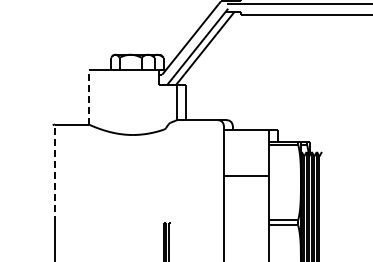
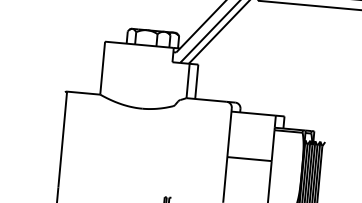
line: (88, 96) -> (102, 67), dashed -> solid
line: (54, 173) -> (62, 139), dashed -> solid

